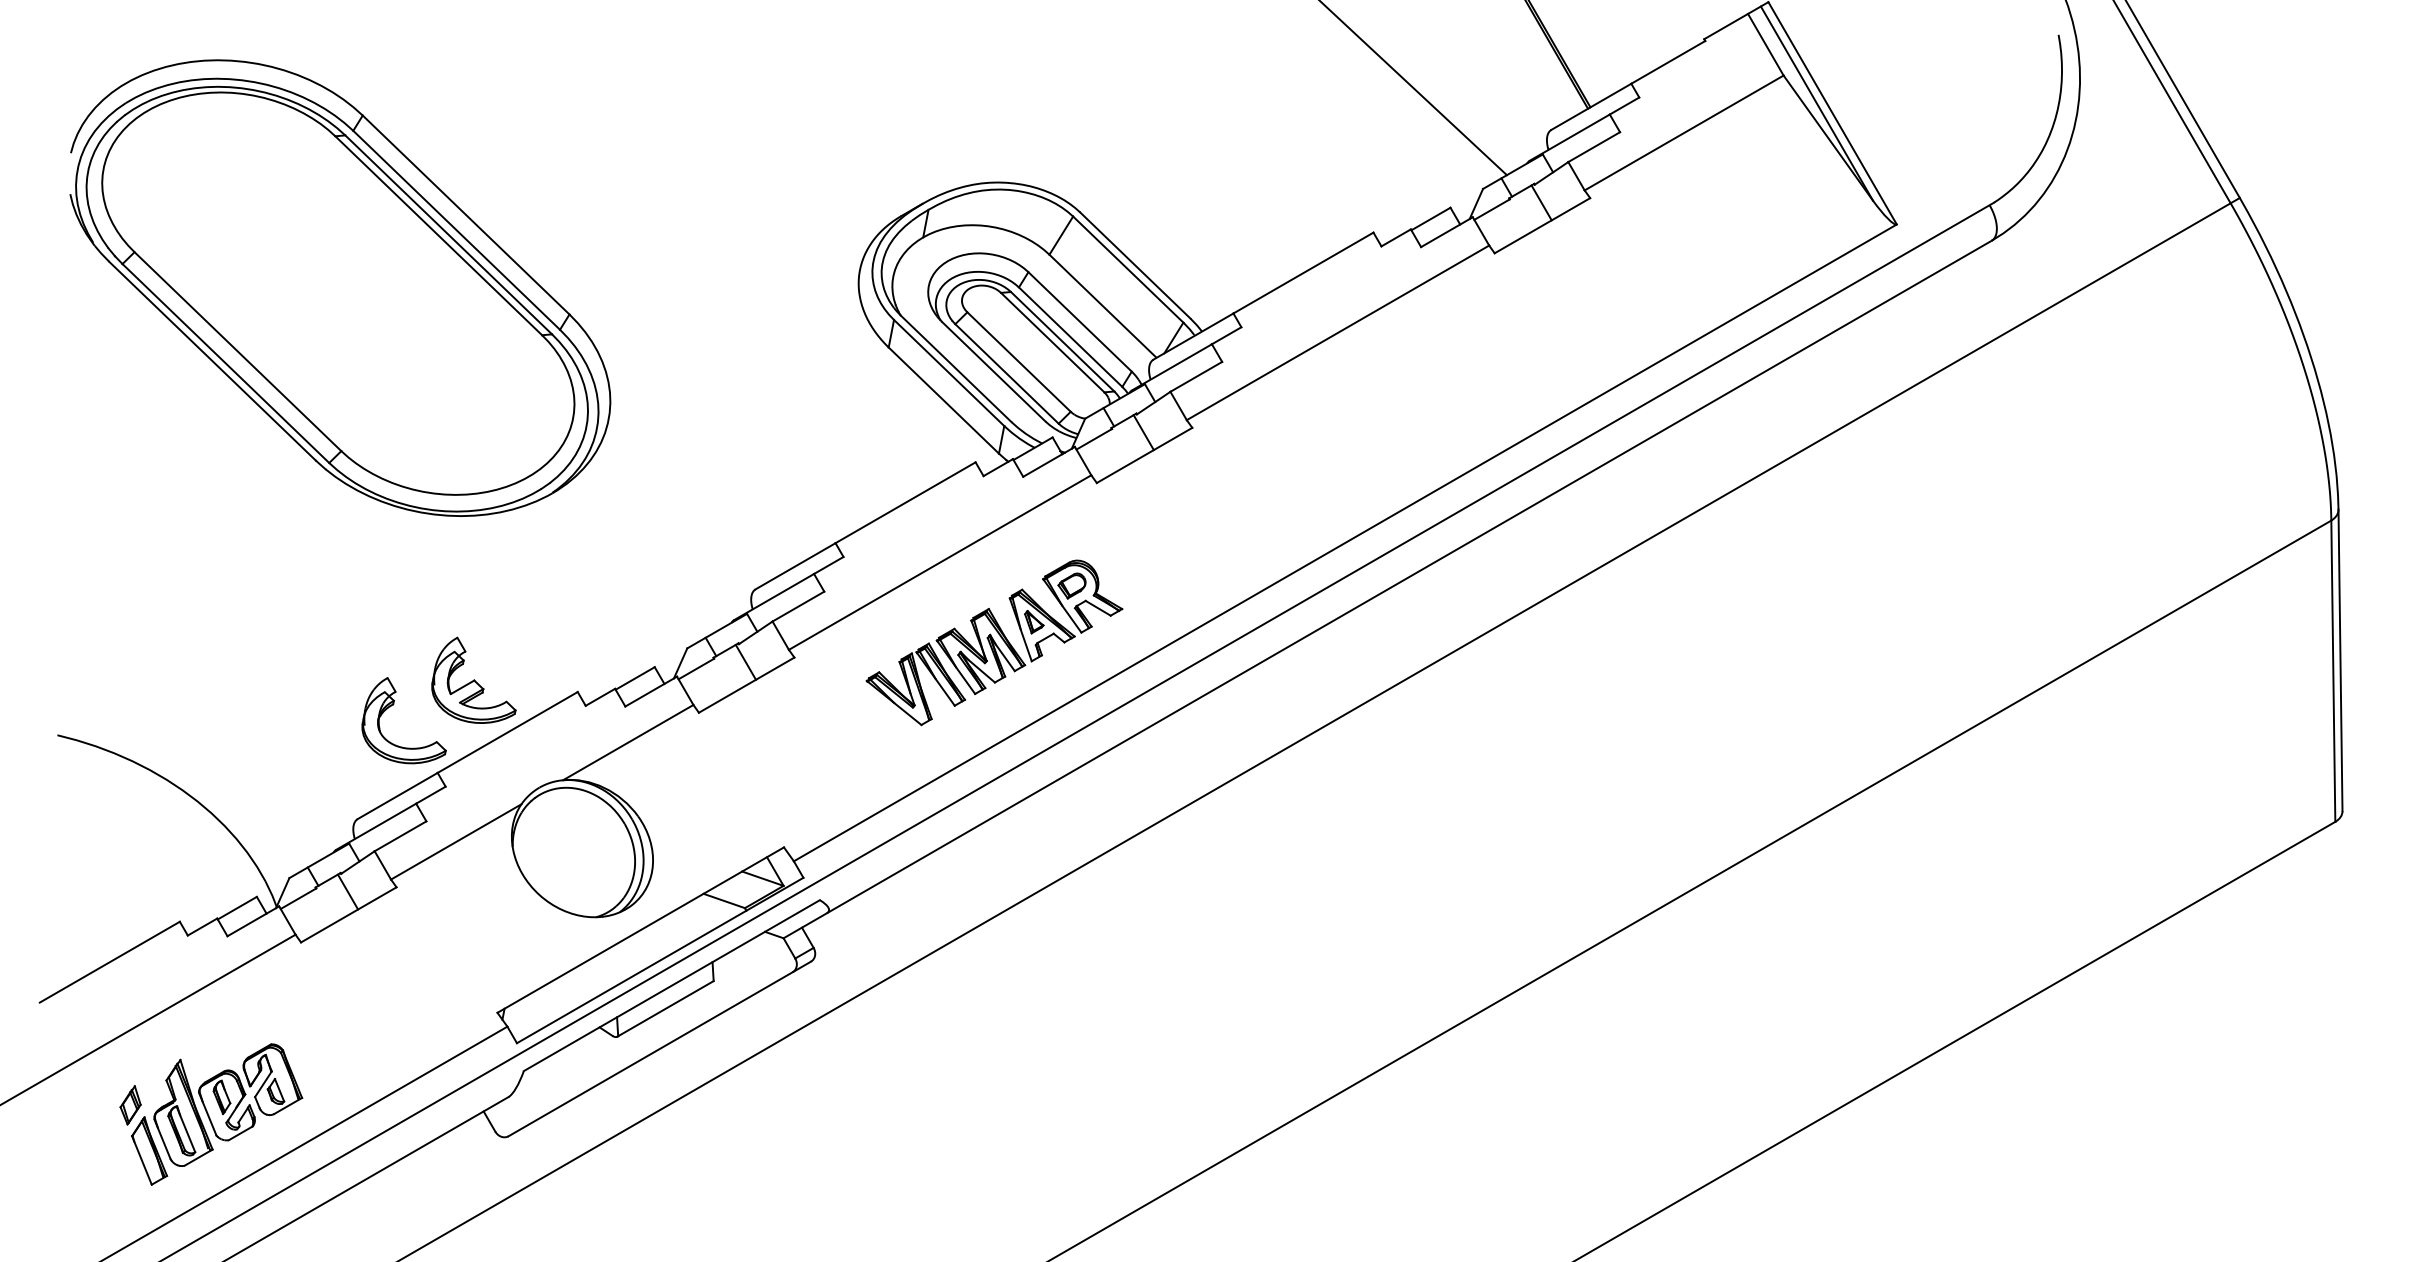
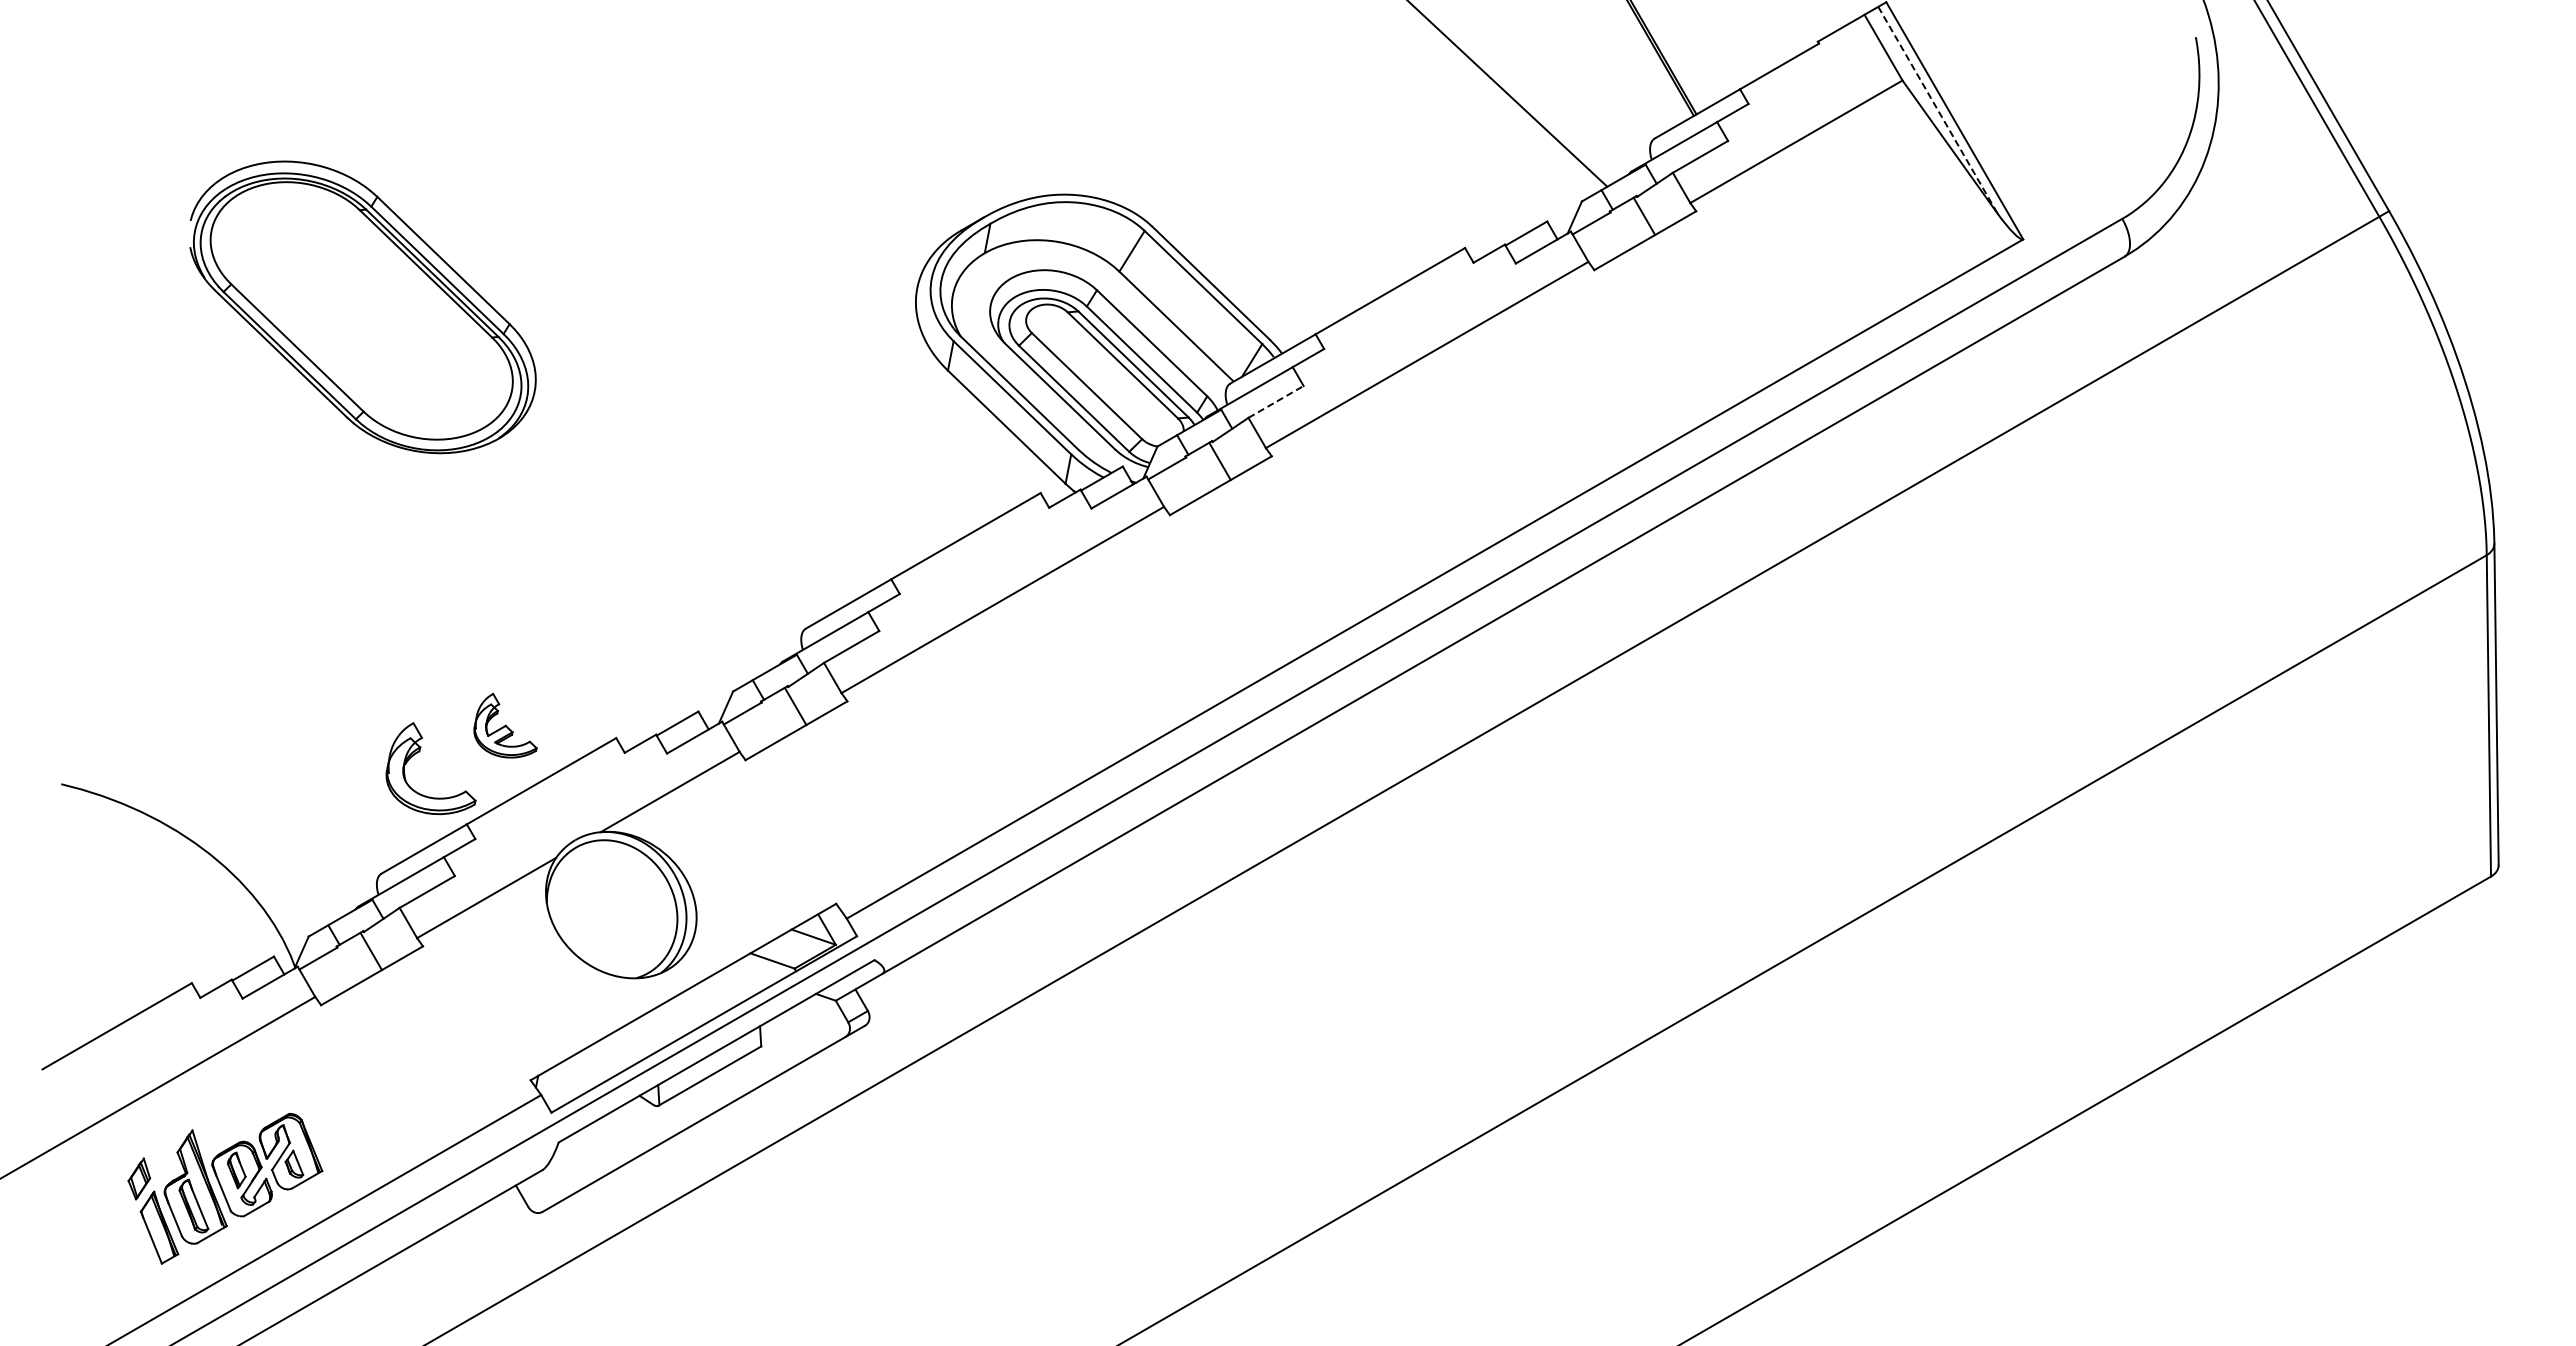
line: (1817, 103) -> (1938, 110), solid -> dashed
part: (339, 288) -> (362, 307), size x0.6
line: (1196, 376) -> (1276, 401), solid -> dashed
part: (994, 642) -> (1060, 685), removed
part: (473, 680) -> (505, 725), size x0.7

